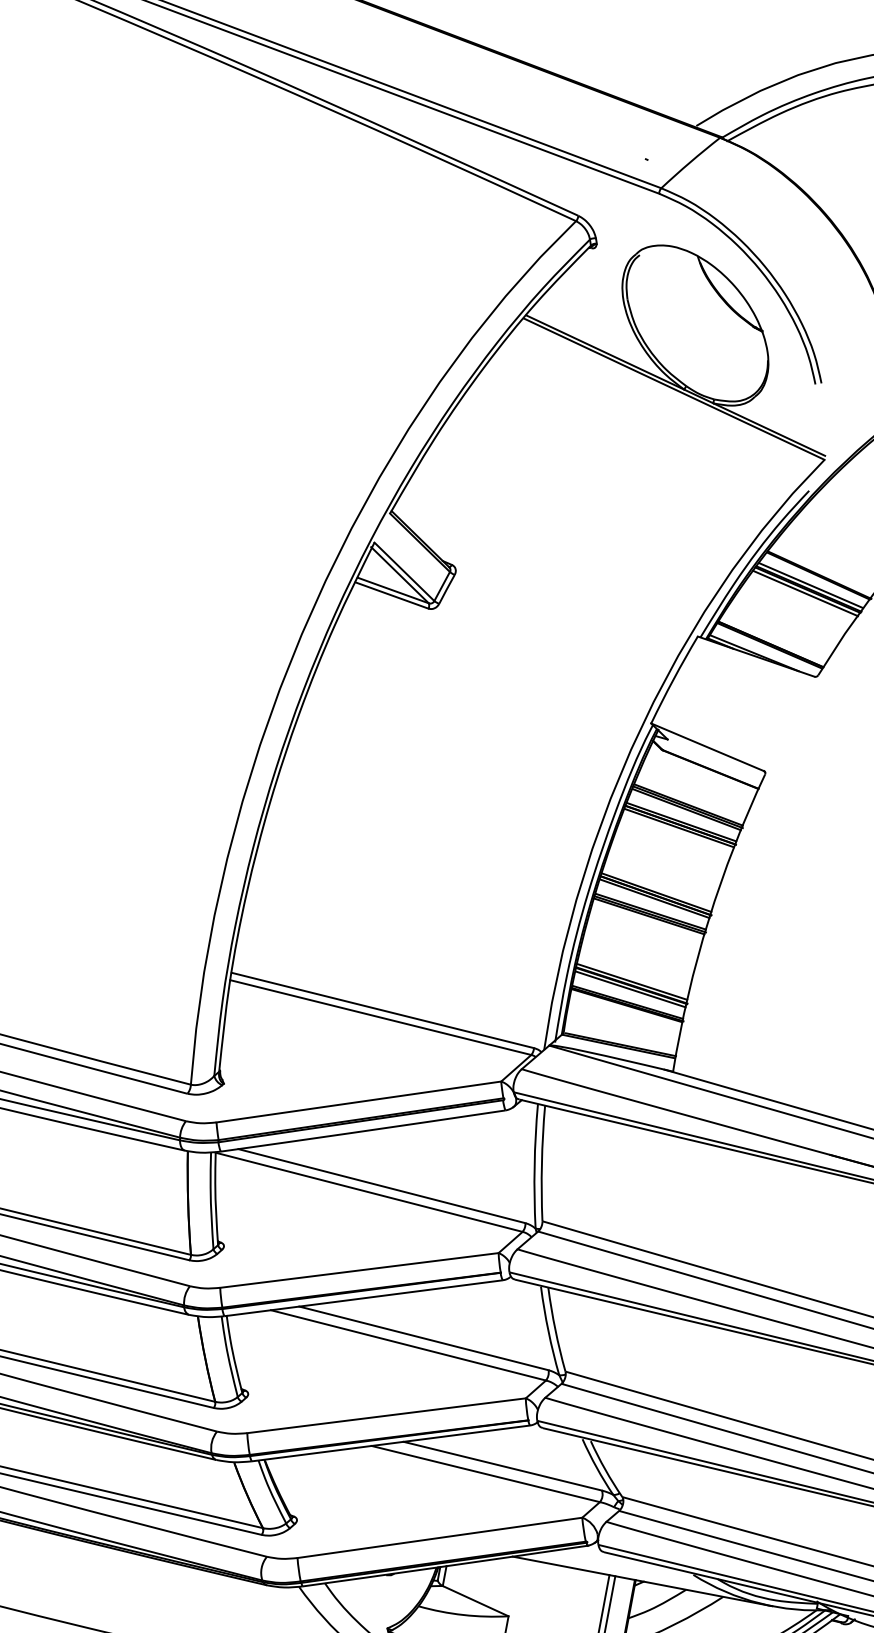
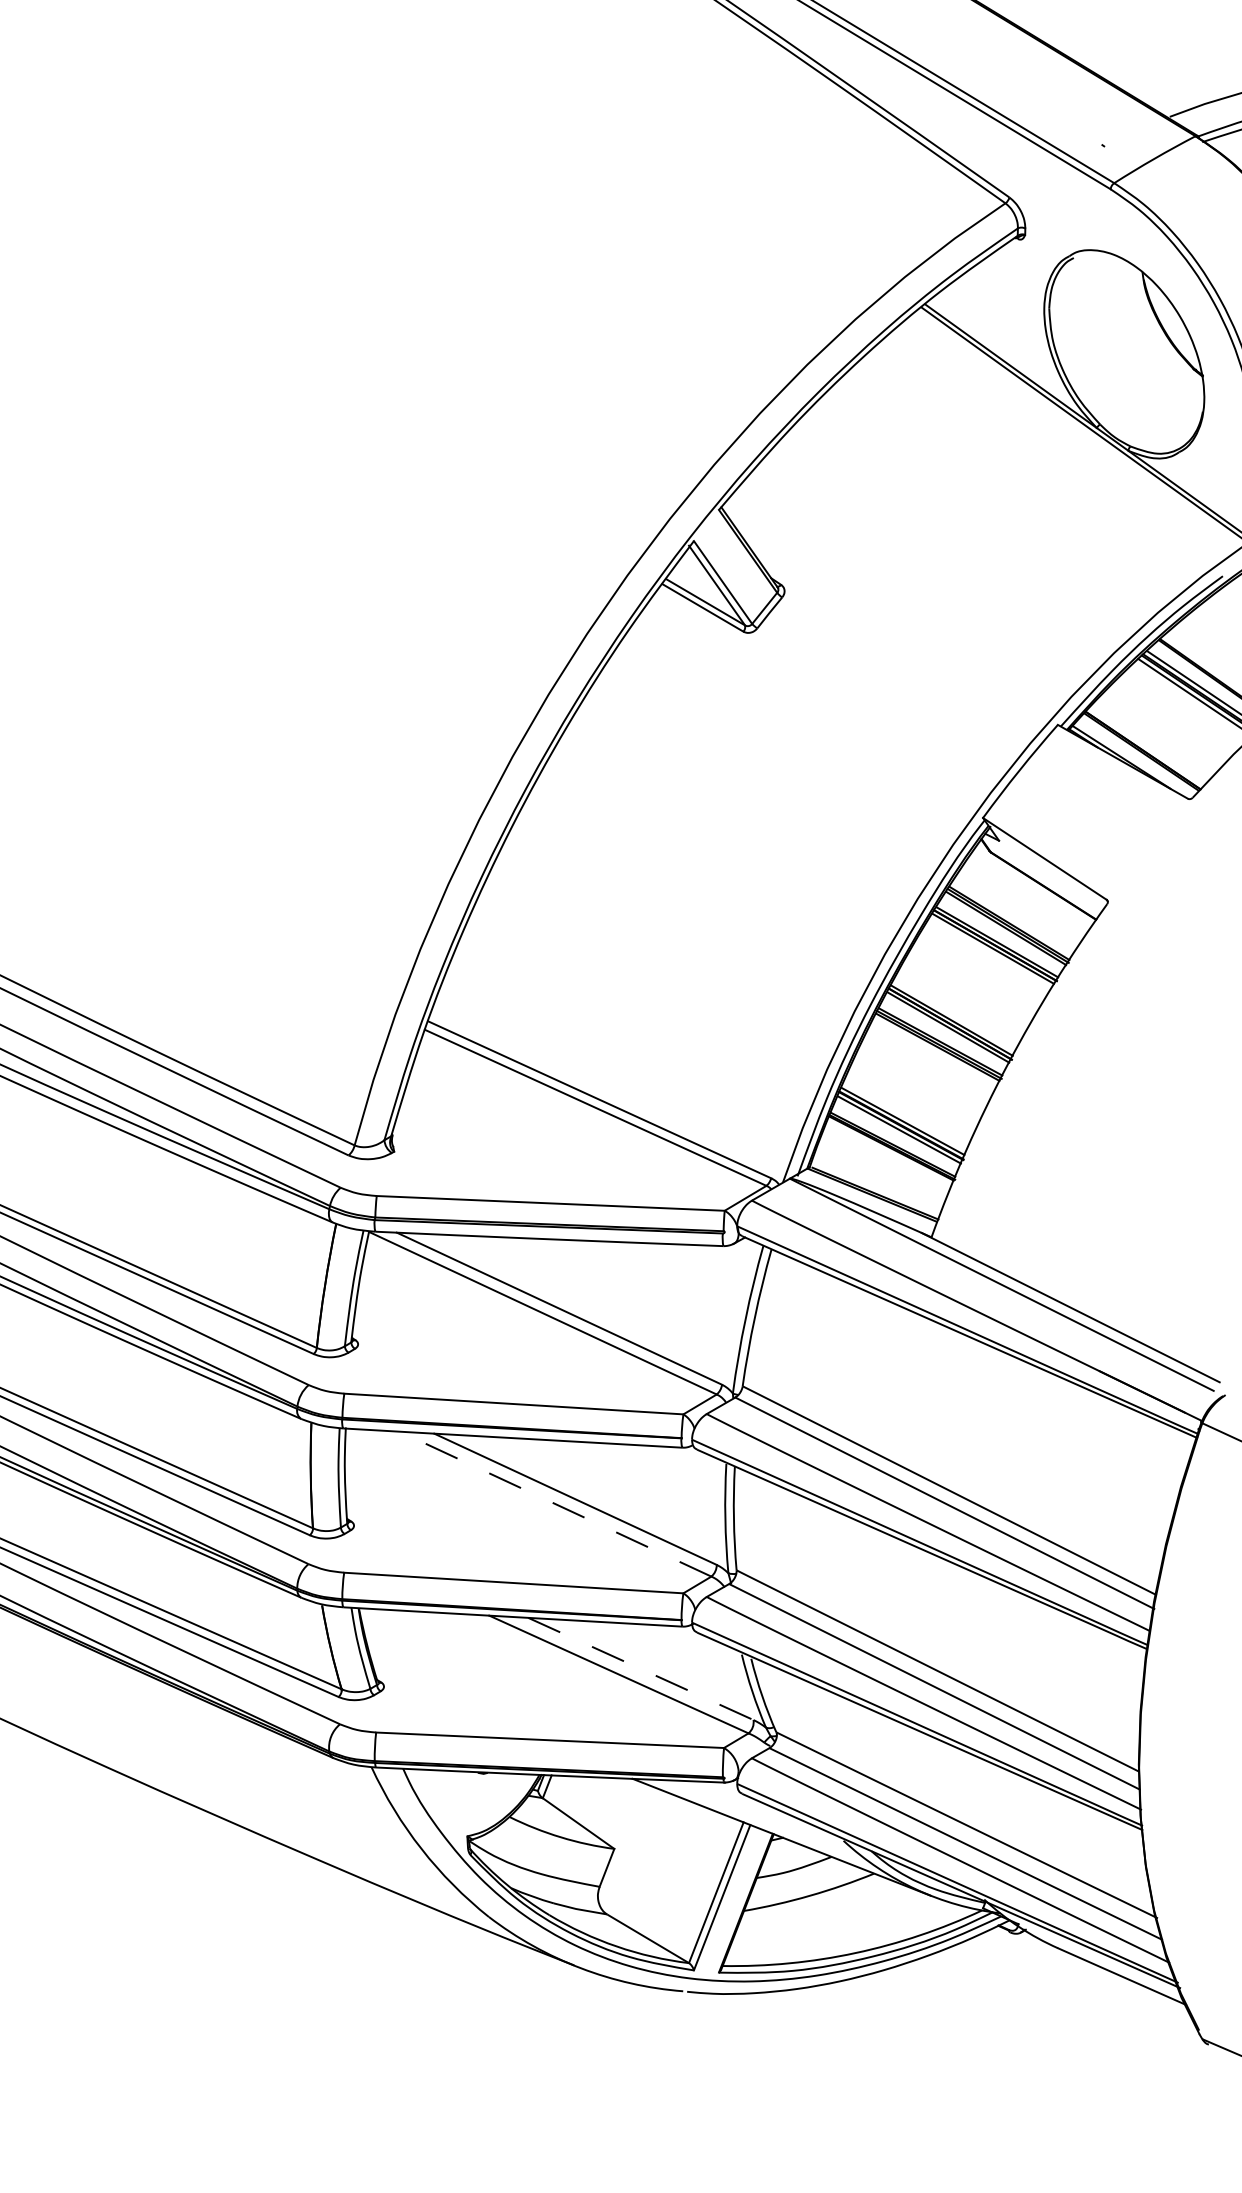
line: (408, 1345) -> (555, 1504), solid -> dashed
line: (502, 1465) -> (640, 1668), solid -> dashed

